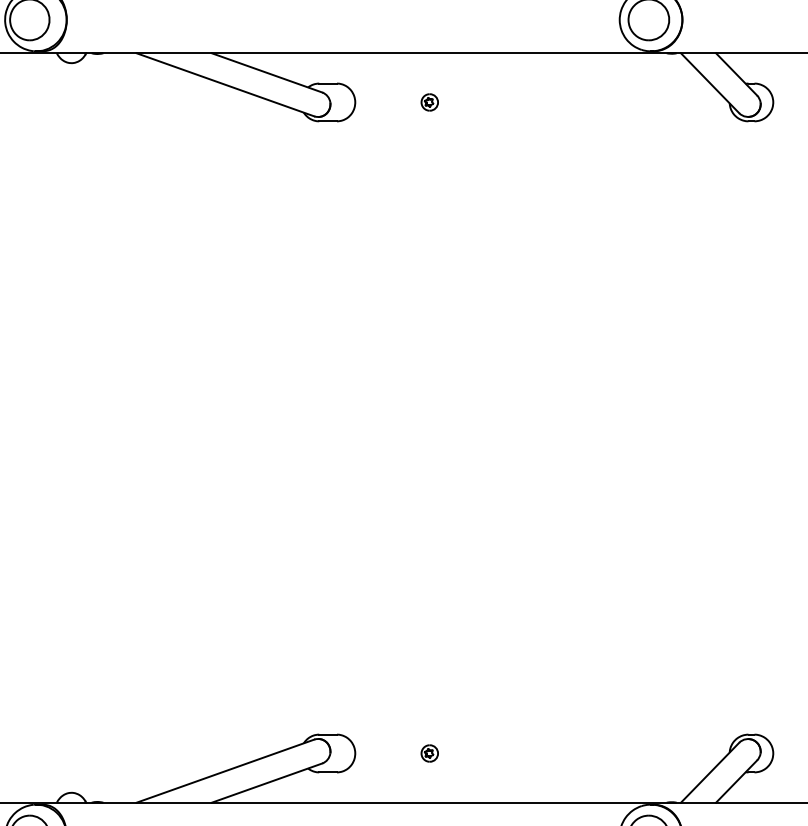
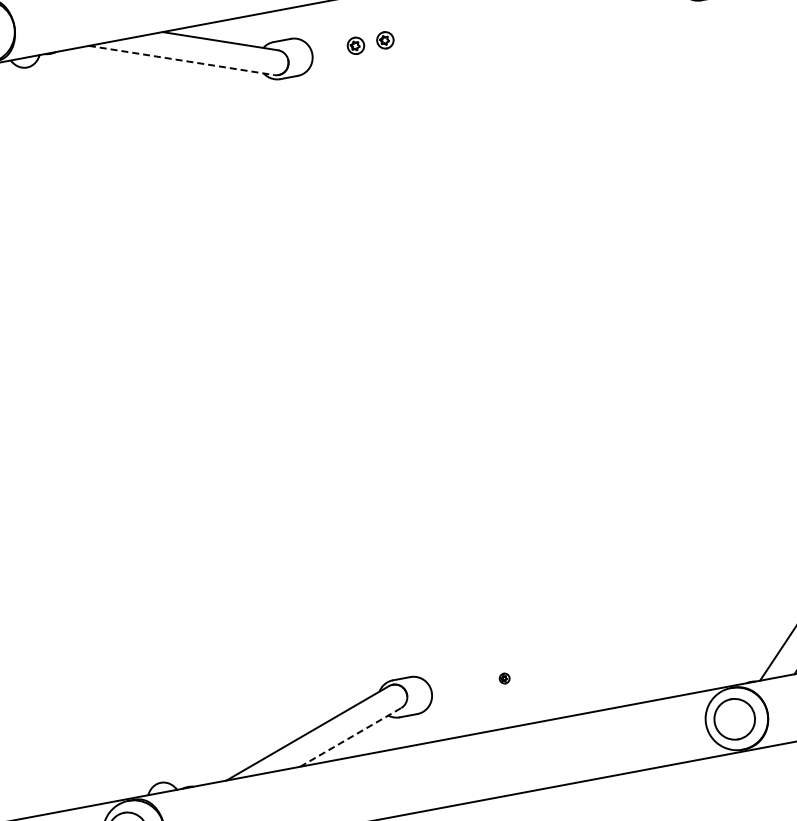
line: (225, 84) -> (181, 60), solid -> dashed
part: (399, 102) -> (355, 45), added
part: (429, 753) -> (504, 678), size x0.6
line: (267, 783) -> (351, 737), solid -> dashed

